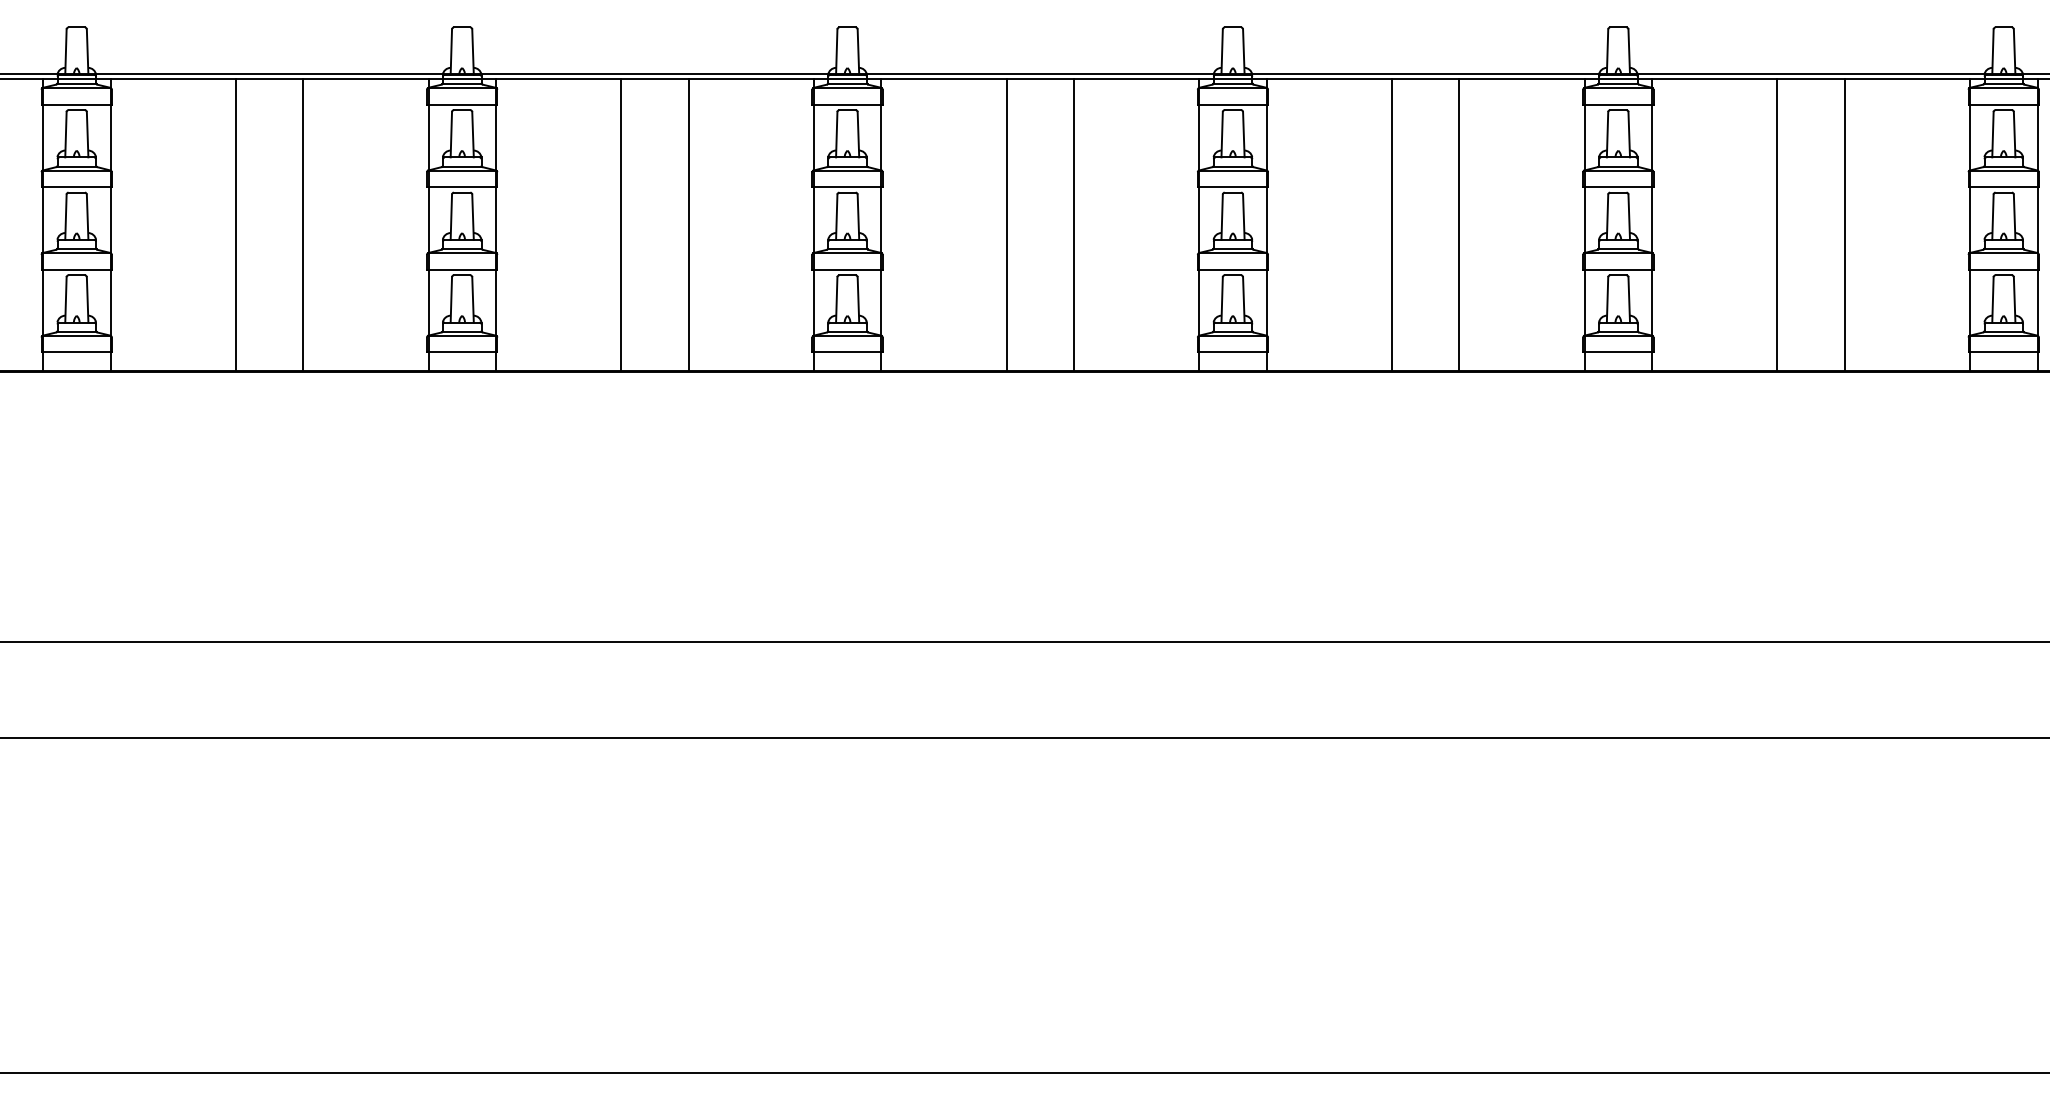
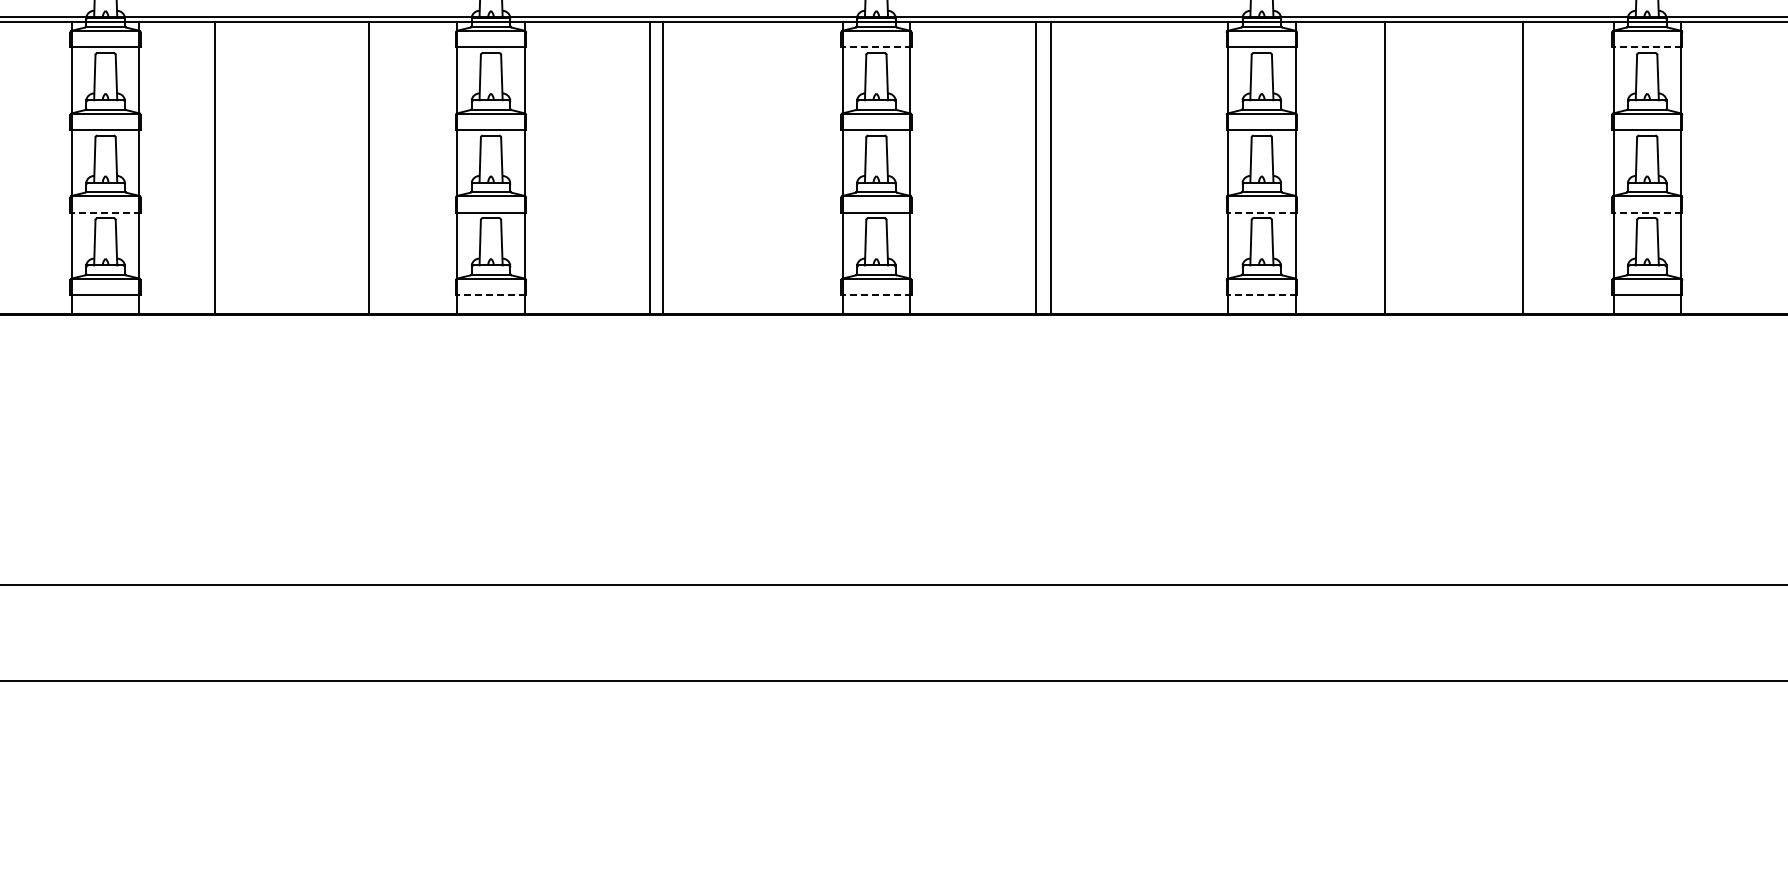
line: (1232, 104) -> (875, 47), solid -> dashed
line: (2003, 104) -> (1646, 47), solid -> dashed
line: (621, 224) -> (214, 167), moved
line: (688, 224) -> (368, 167), moved
line: (1074, 224) -> (662, 167), moved
line: (1459, 224) -> (1050, 167), moved
line: (1777, 224) -> (1384, 167), moved
line: (1844, 224) -> (1522, 167), moved
line: (461, 269) -> (104, 212), solid -> dashed
line: (1617, 269) -> (1260, 212), solid -> dashed
line: (2003, 269) -> (1646, 212), solid -> dashed
line: (847, 352) -> (490, 295), solid -> dashed
line: (1232, 352) -> (875, 295), solid -> dashed
line: (1617, 352) -> (1260, 295), solid -> dashed

